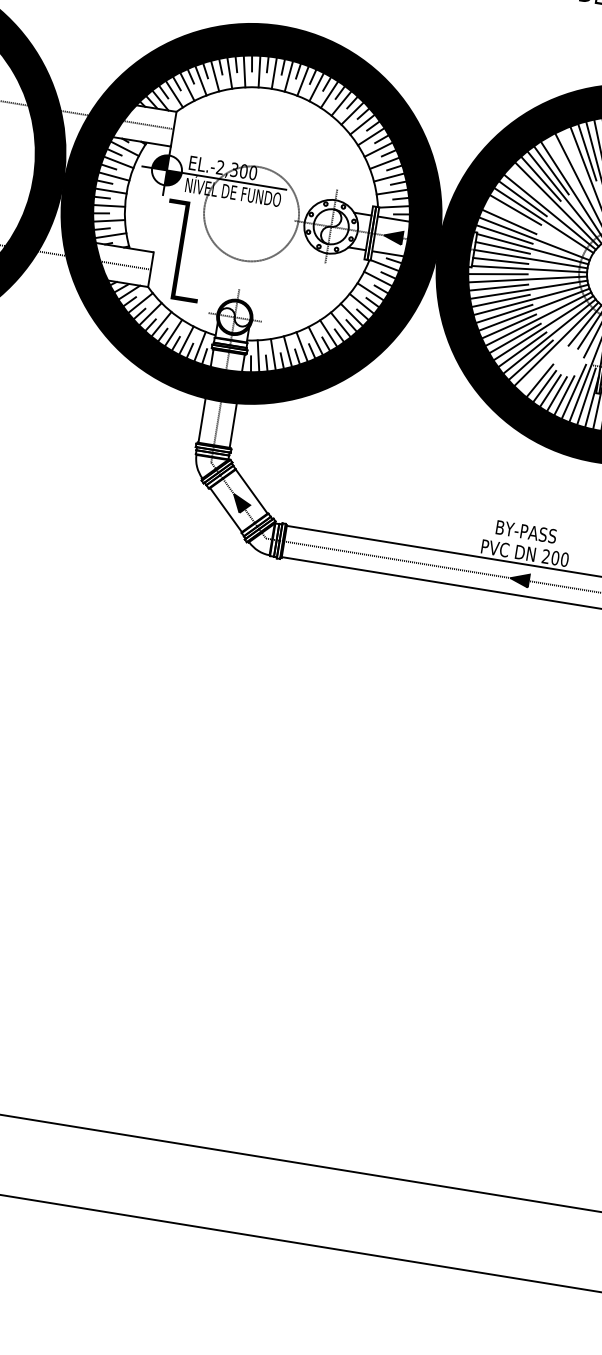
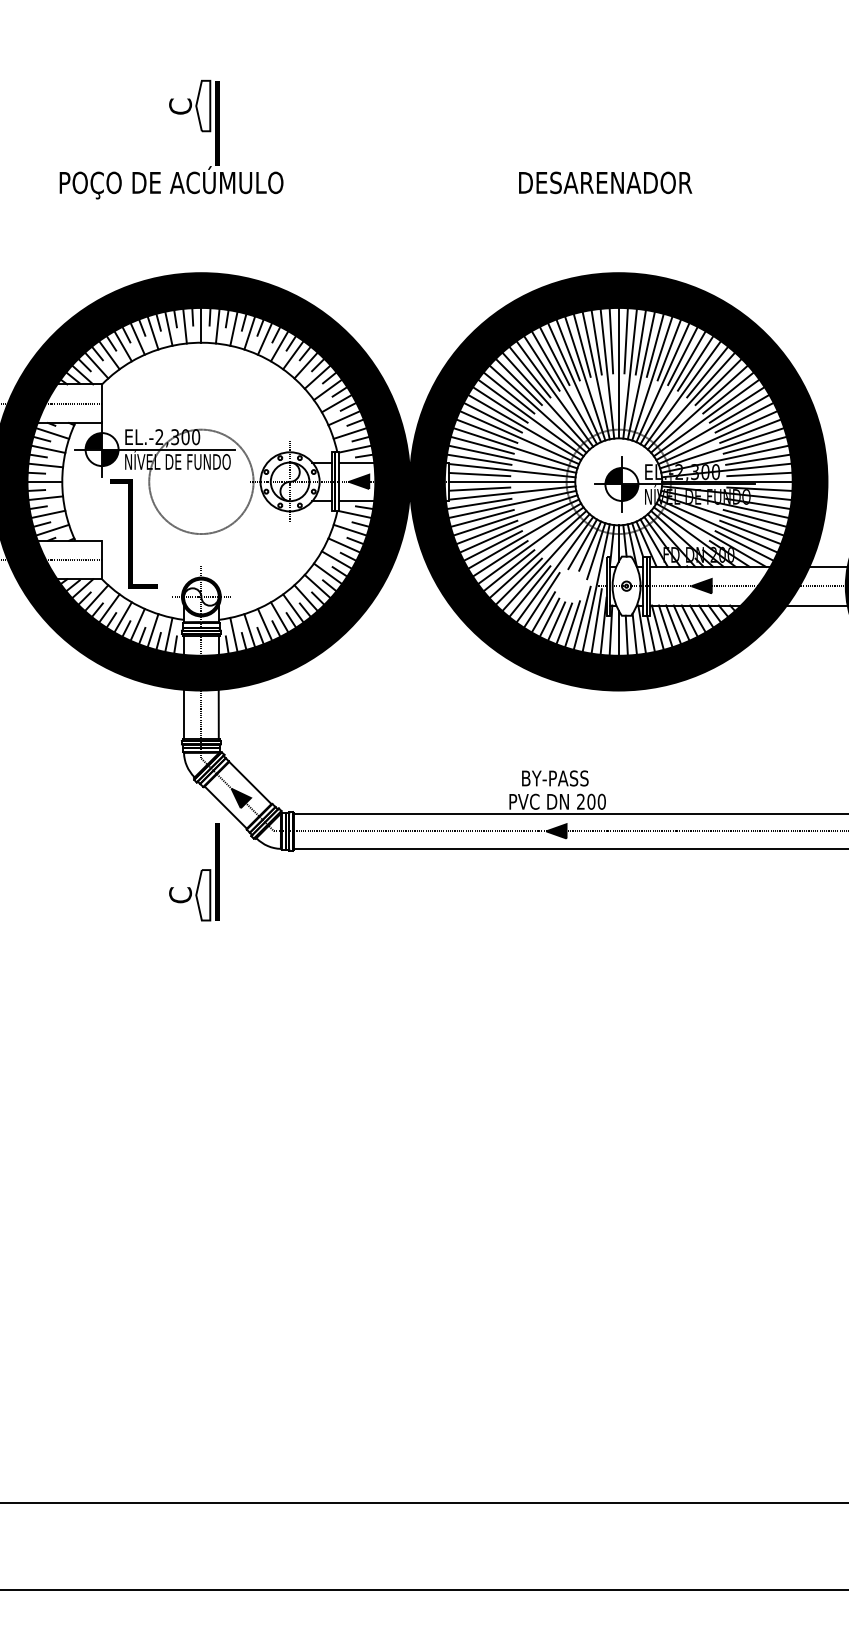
line: (574, 157) -> (541, 363), added
line: (562, 162) -> (529, 371), added
line: (530, 187) -> (499, 404), added
line: (538, 229) -> (515, 448), added
line: (539, 370) -> (541, 600), added
part: (188, 563) -> (194, 872), added

